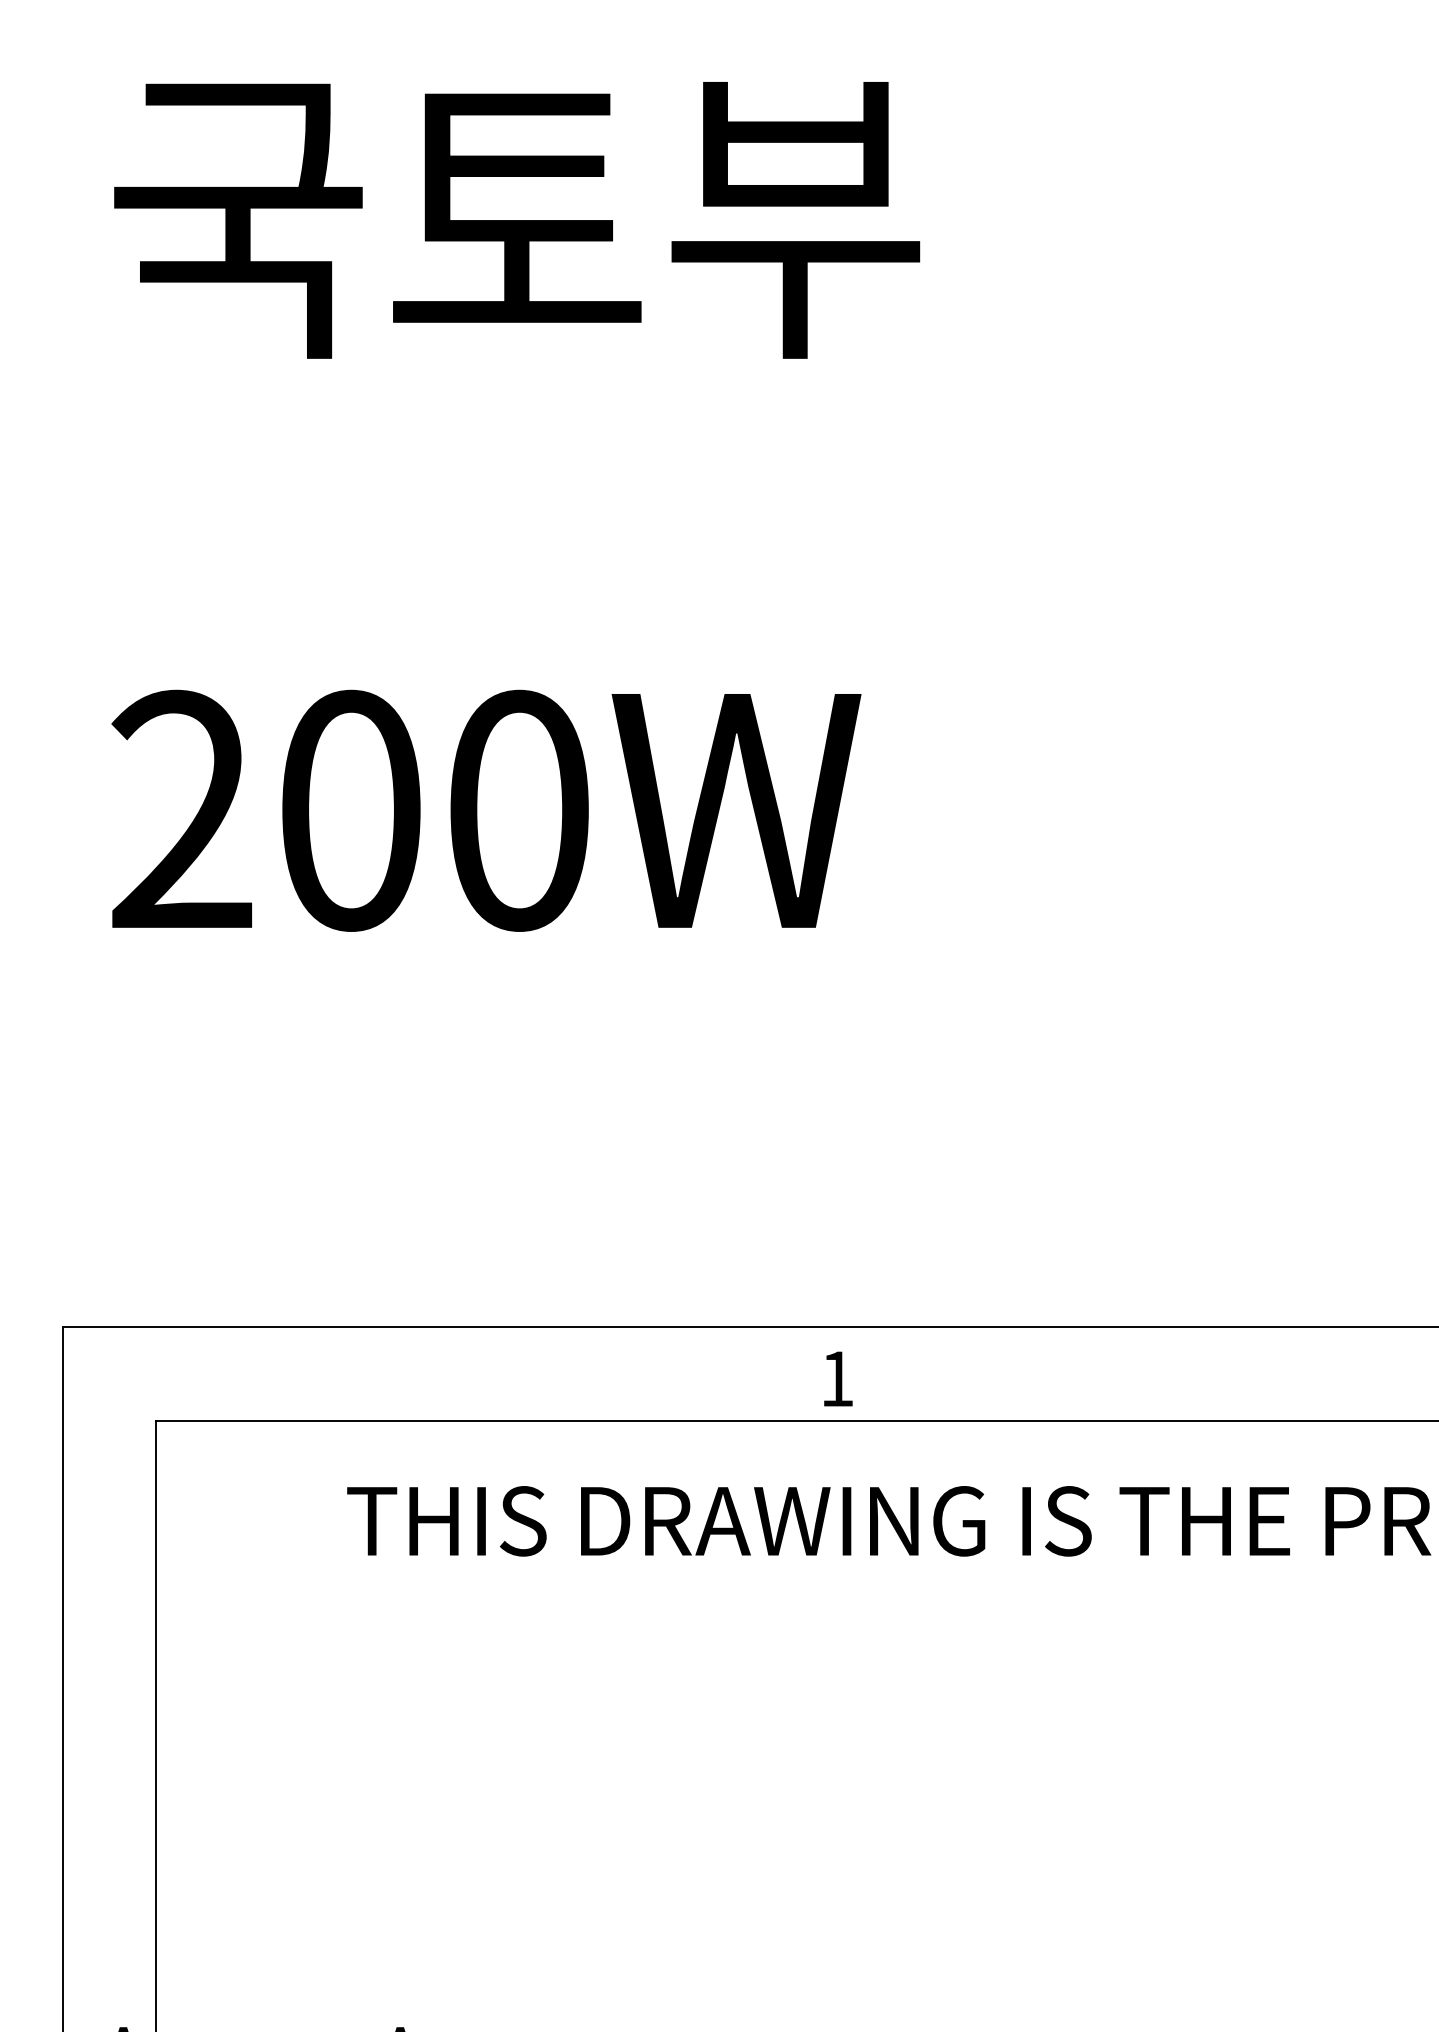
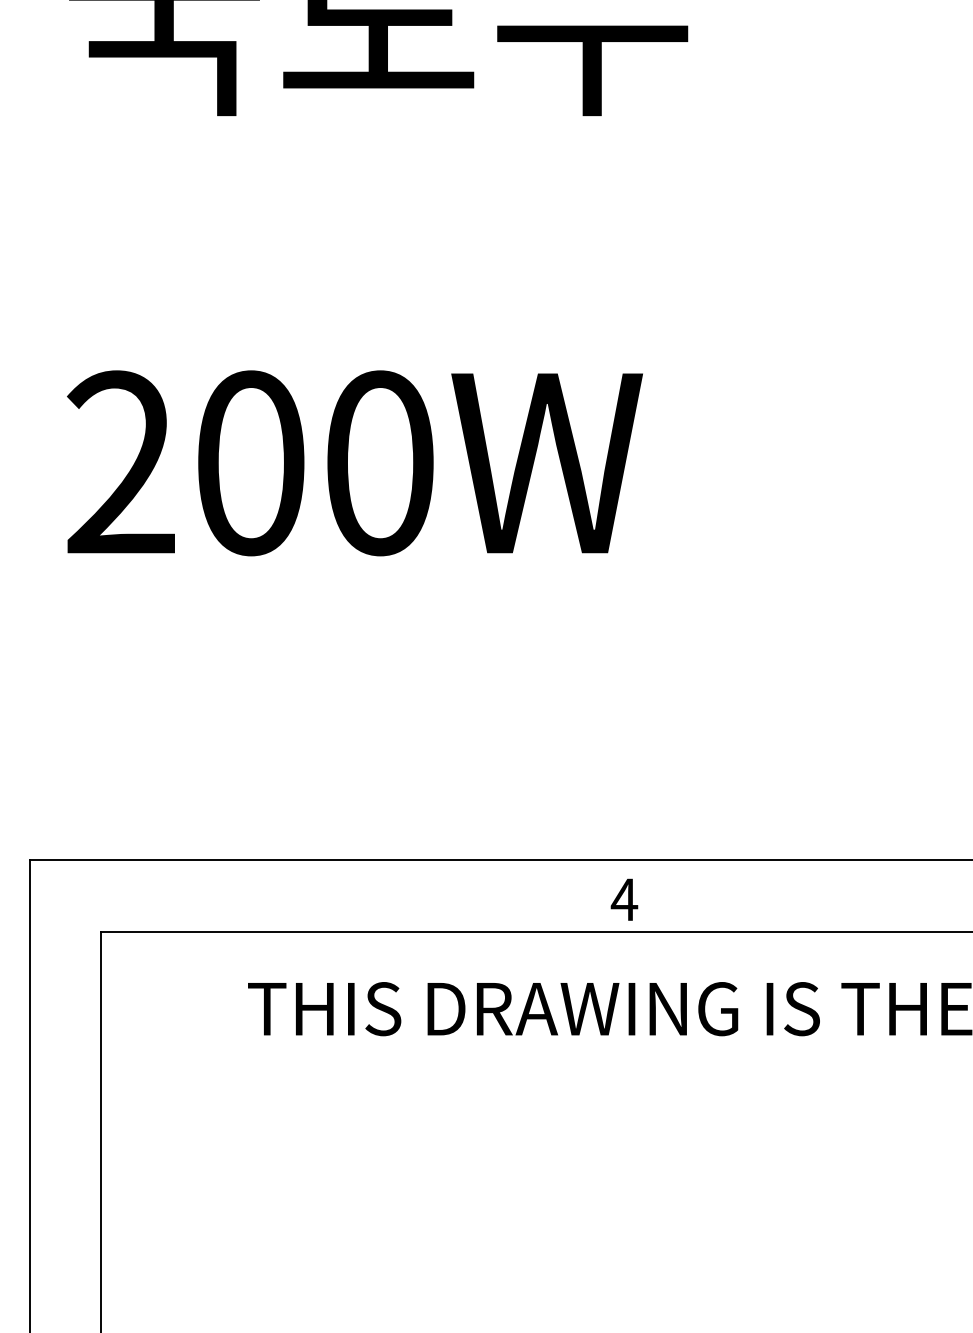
text: (836, 1378) -> (623, 899), 1 -> 4

